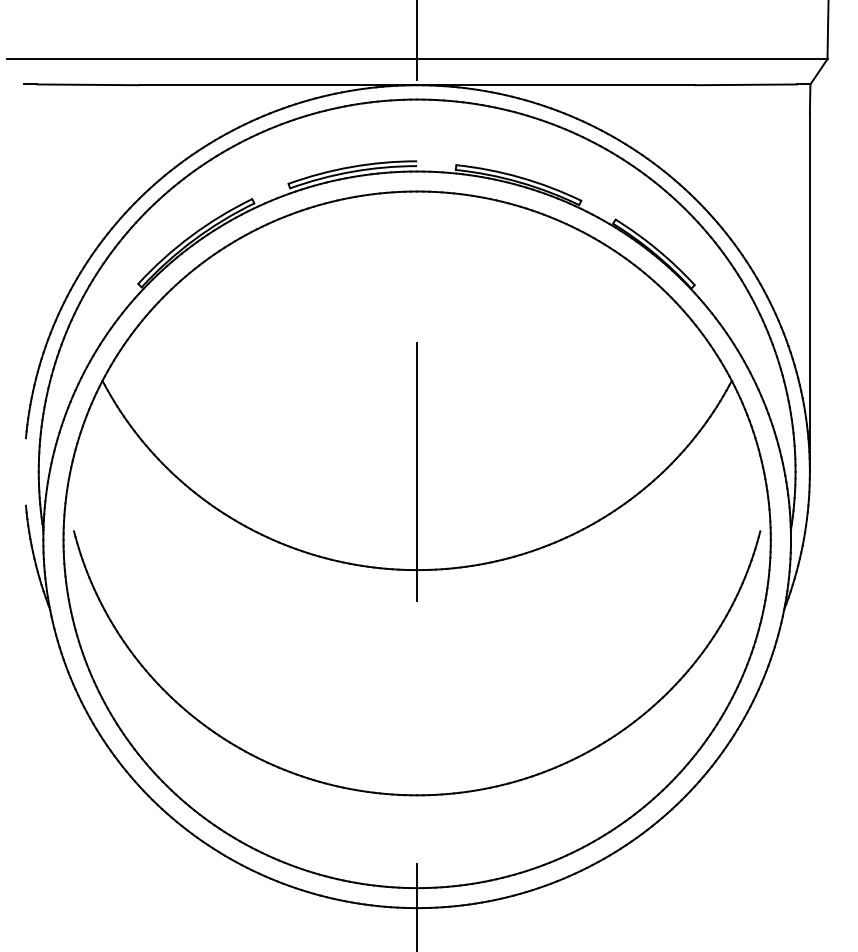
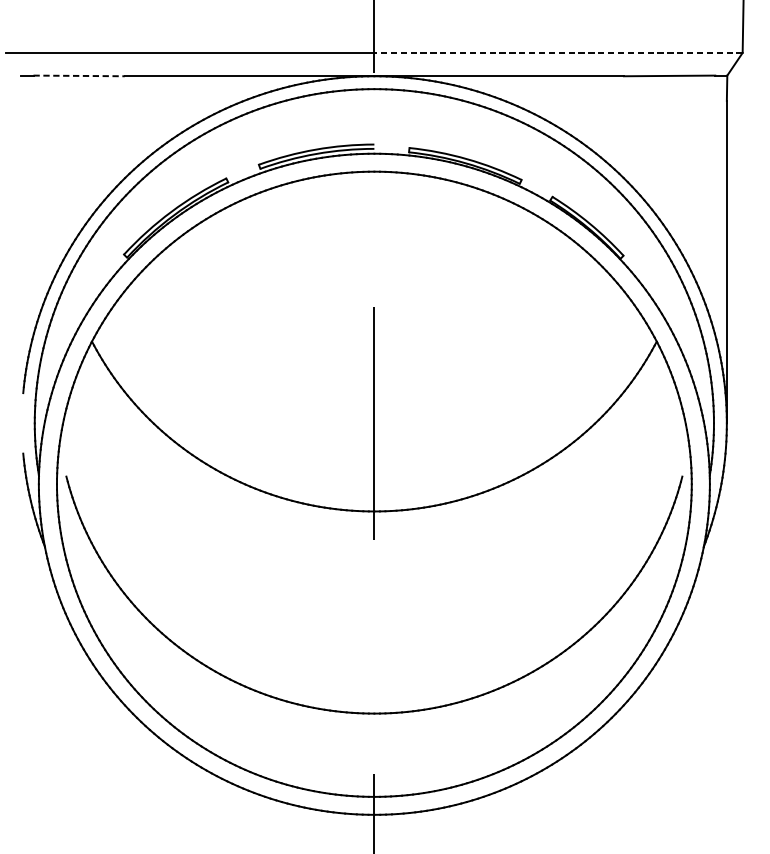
line: (621, 59) -> (557, 53), solid -> dashed
line: (88, 84) -> (79, 75), solid -> dashed

